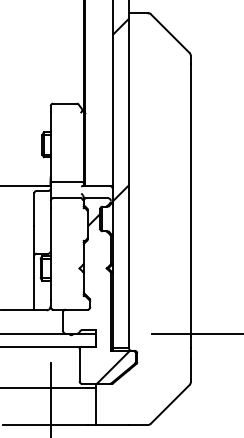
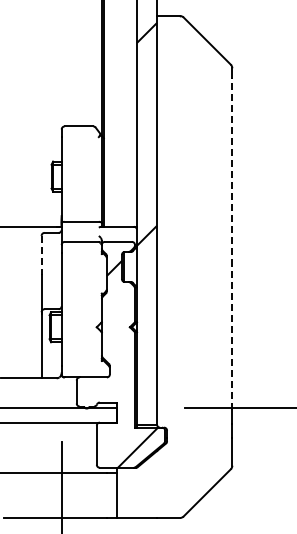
line: (190, 199) -> (232, 243), solid -> dashed
line: (34, 209) -> (41, 255), solid -> dashed

